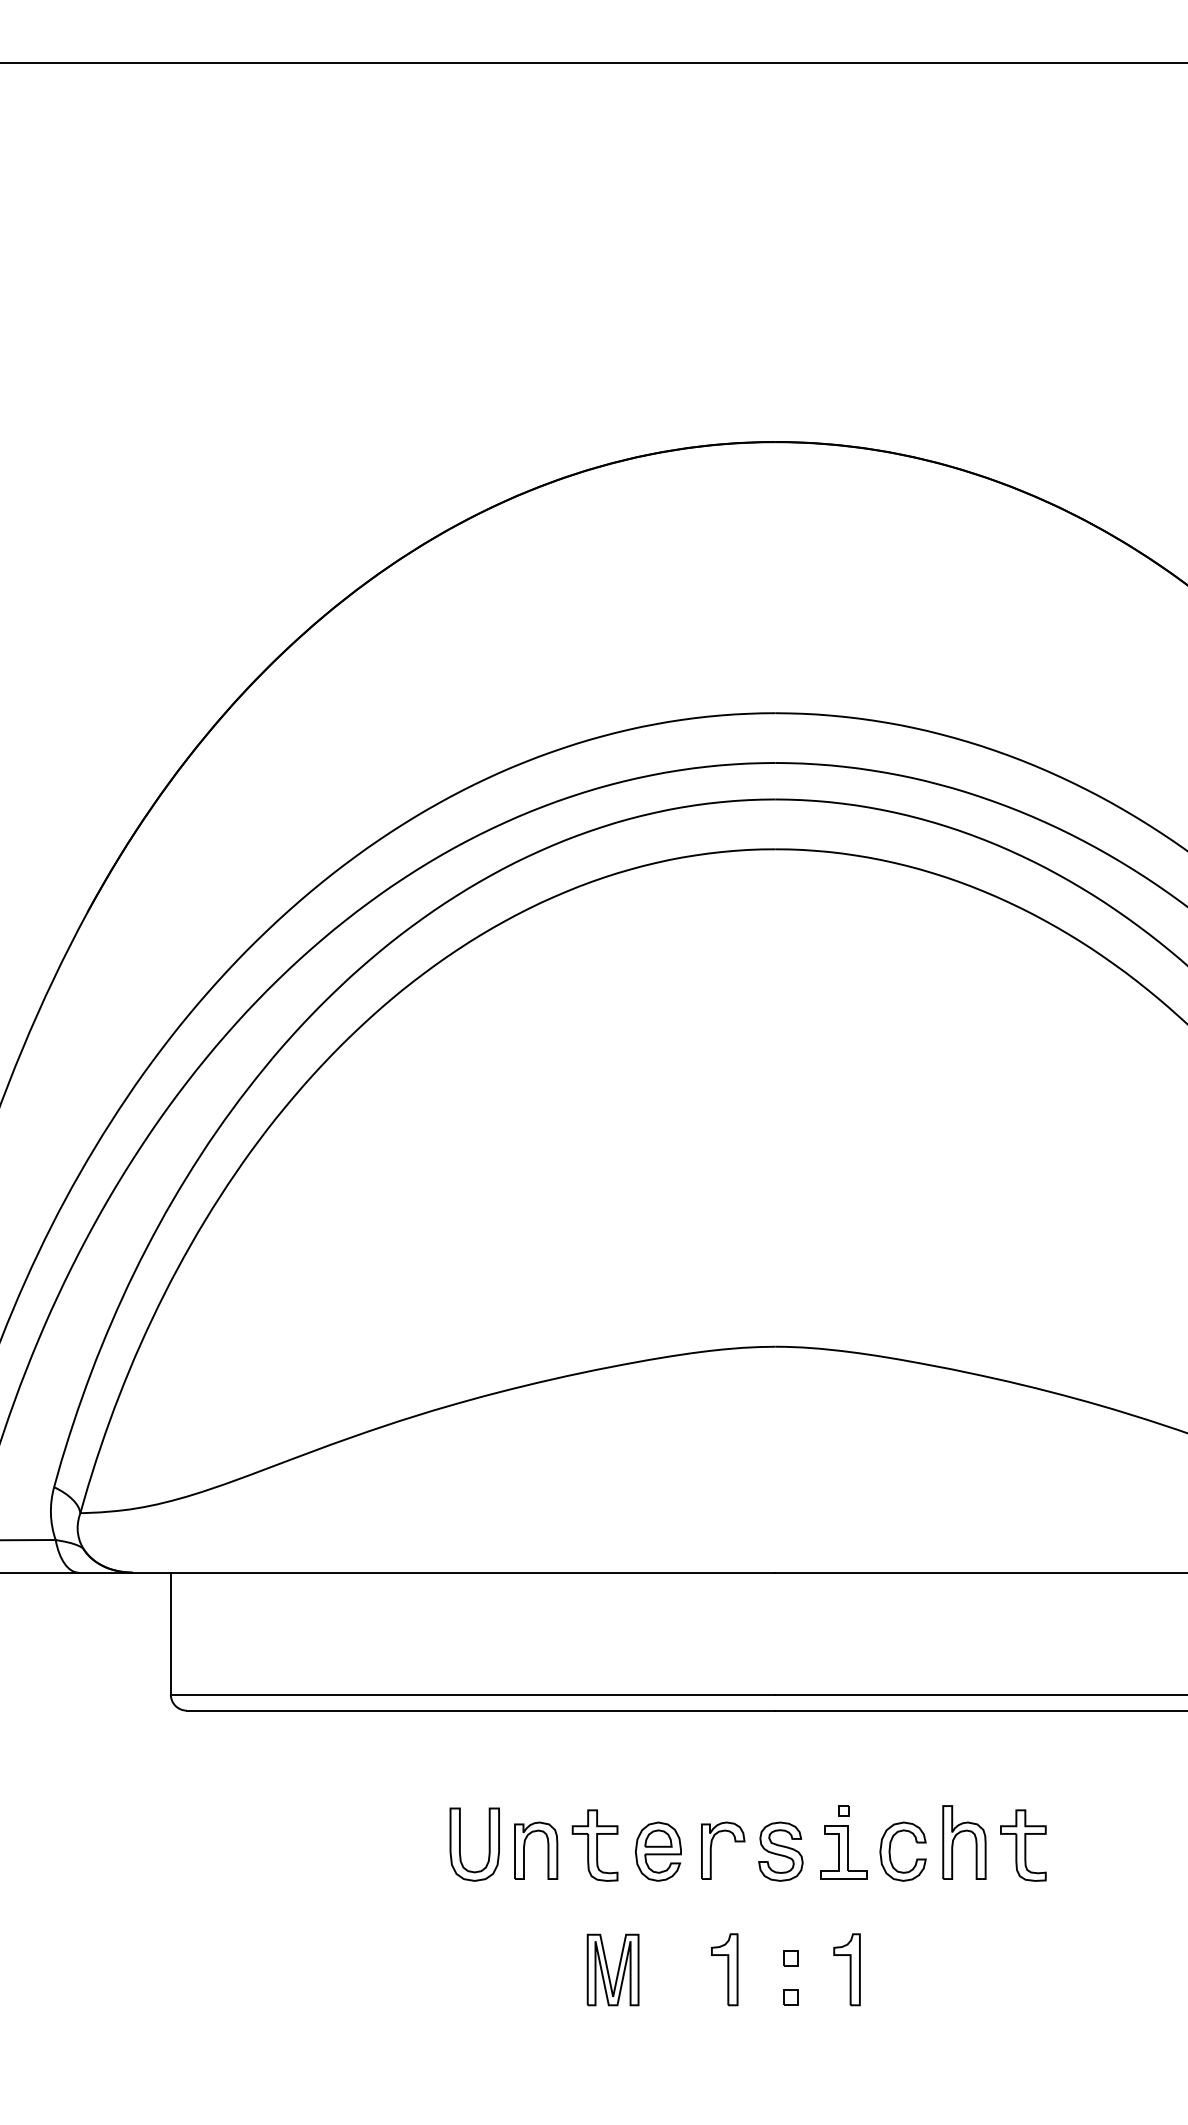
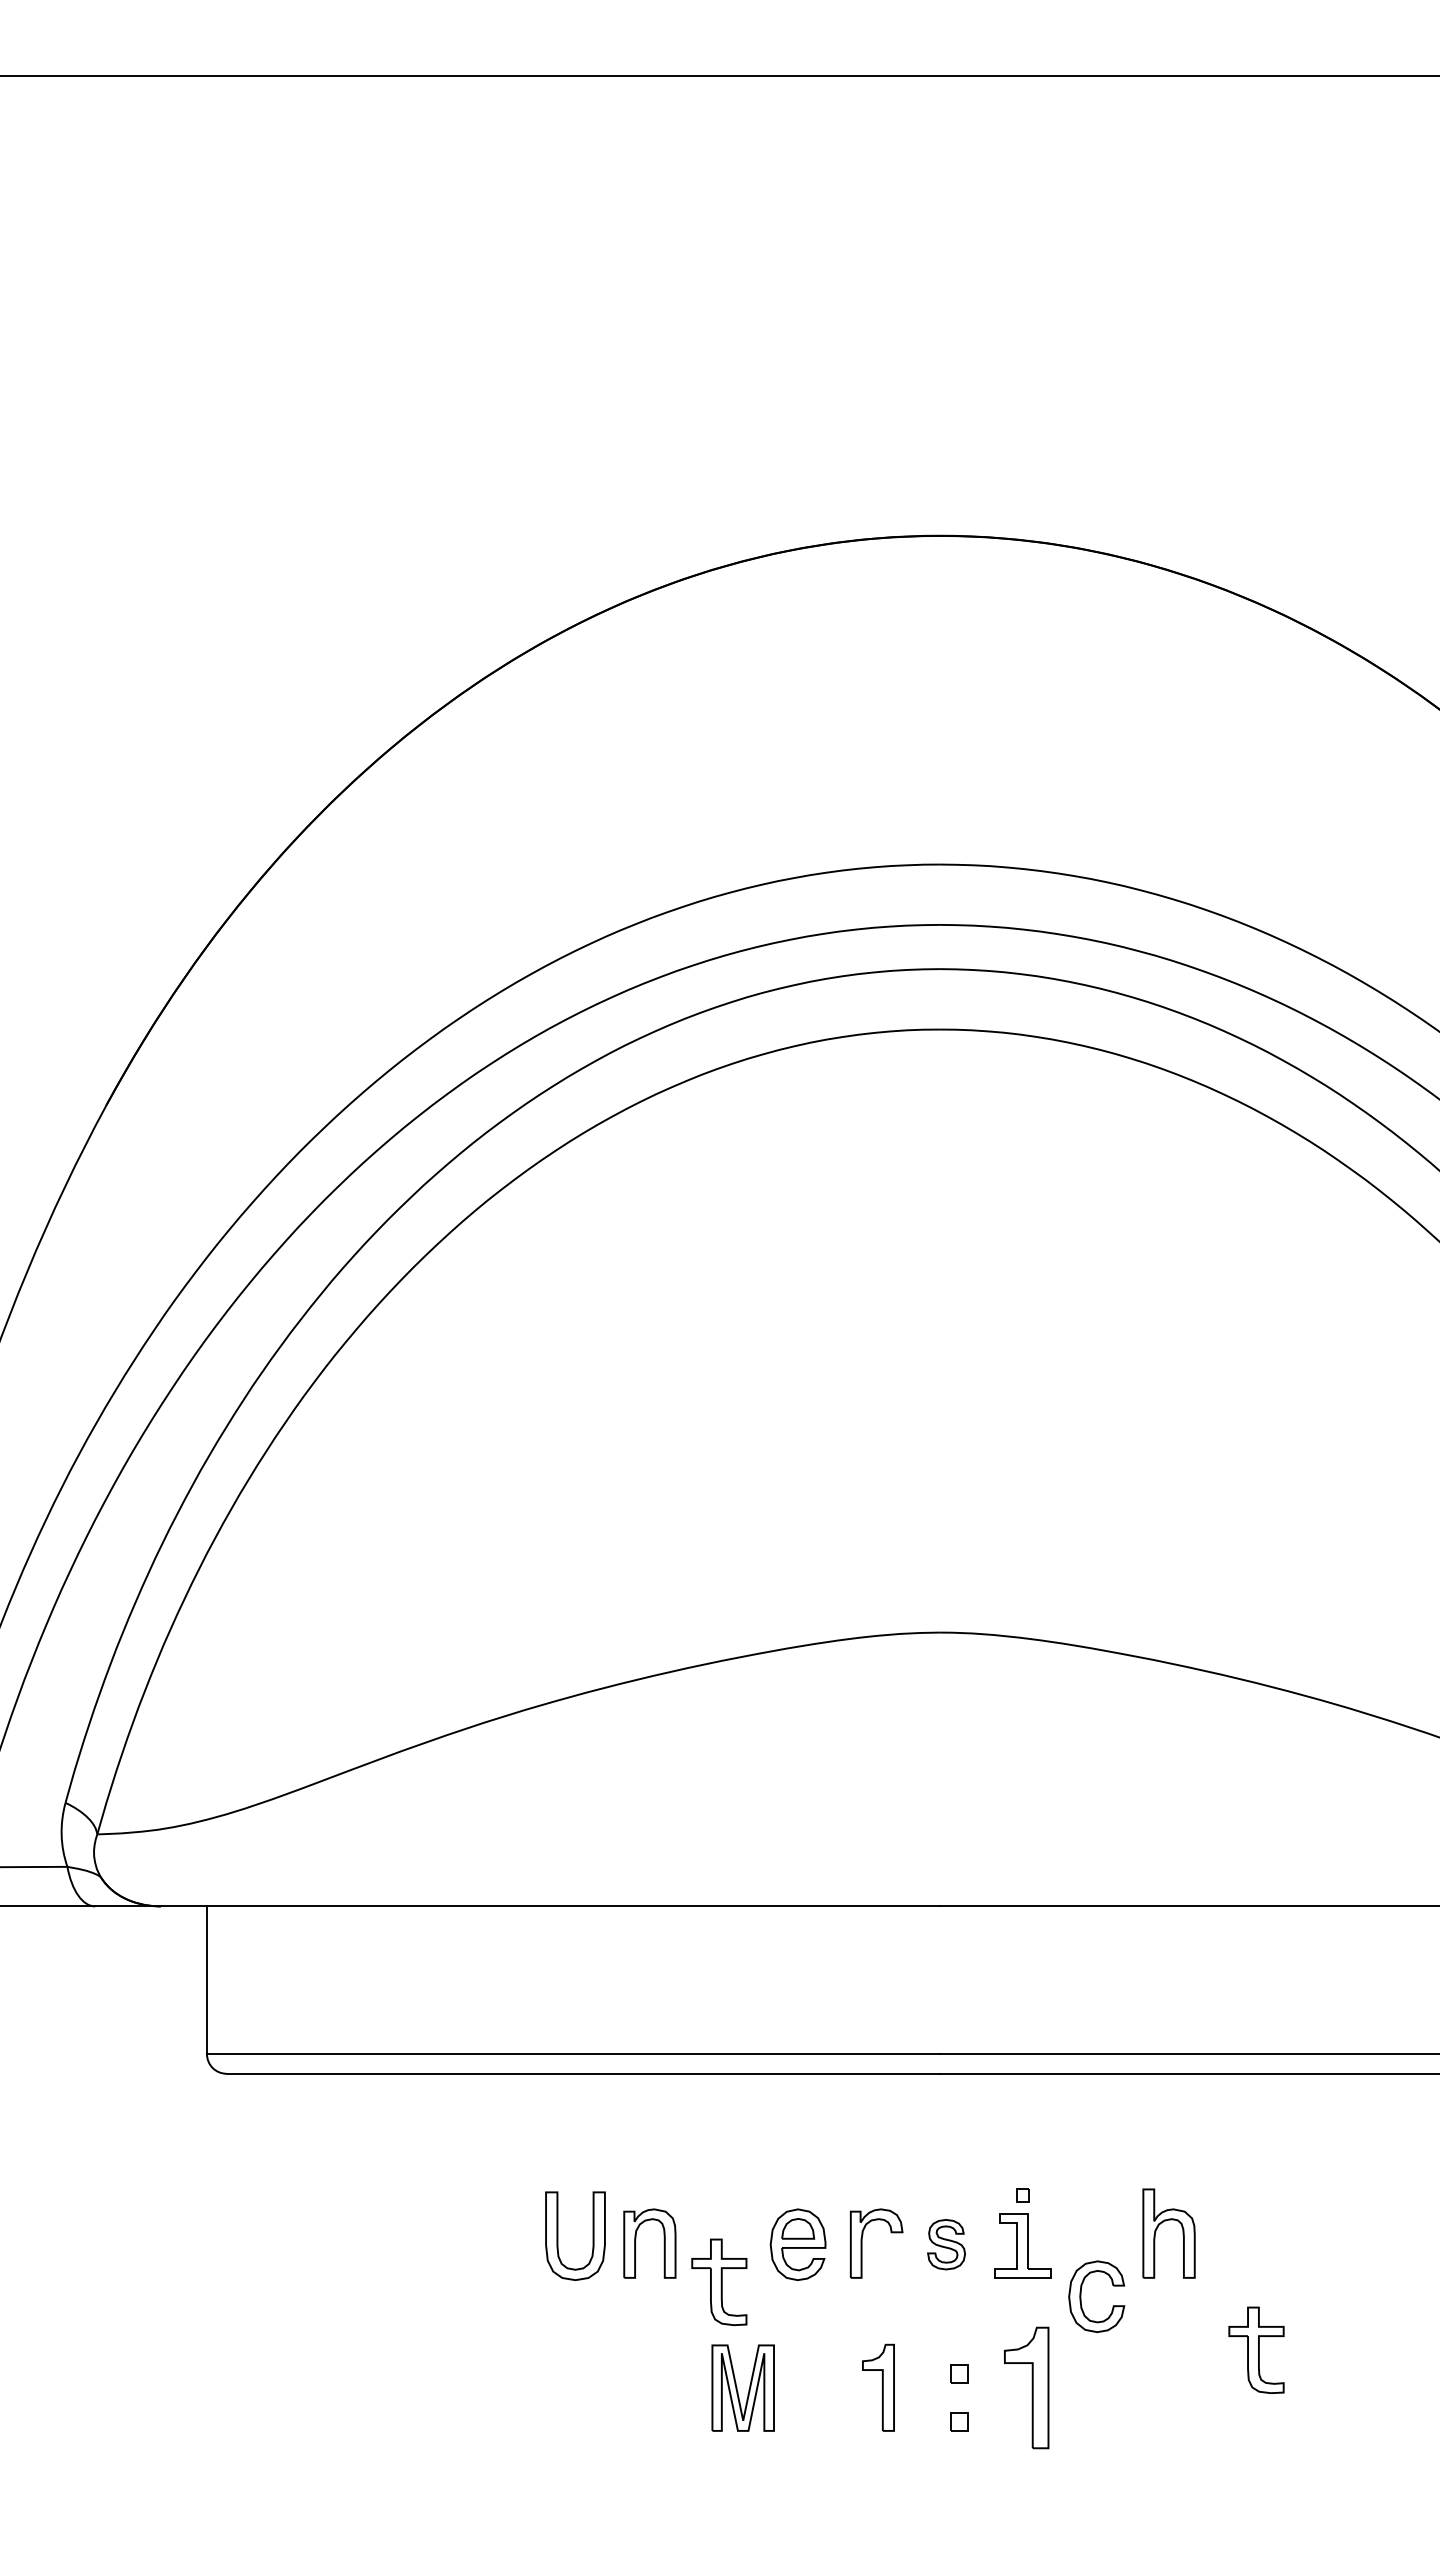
part: (595, 1844) -> (719, 2281), moved
part: (1023, 1844) -> (1256, 2349), moved
part: (780, 1851) -> (946, 2244), size x0.7
part: (890, 1851) -> (1081, 2296), moved
part: (846, 1969) -> (1026, 2387), size x1.4

